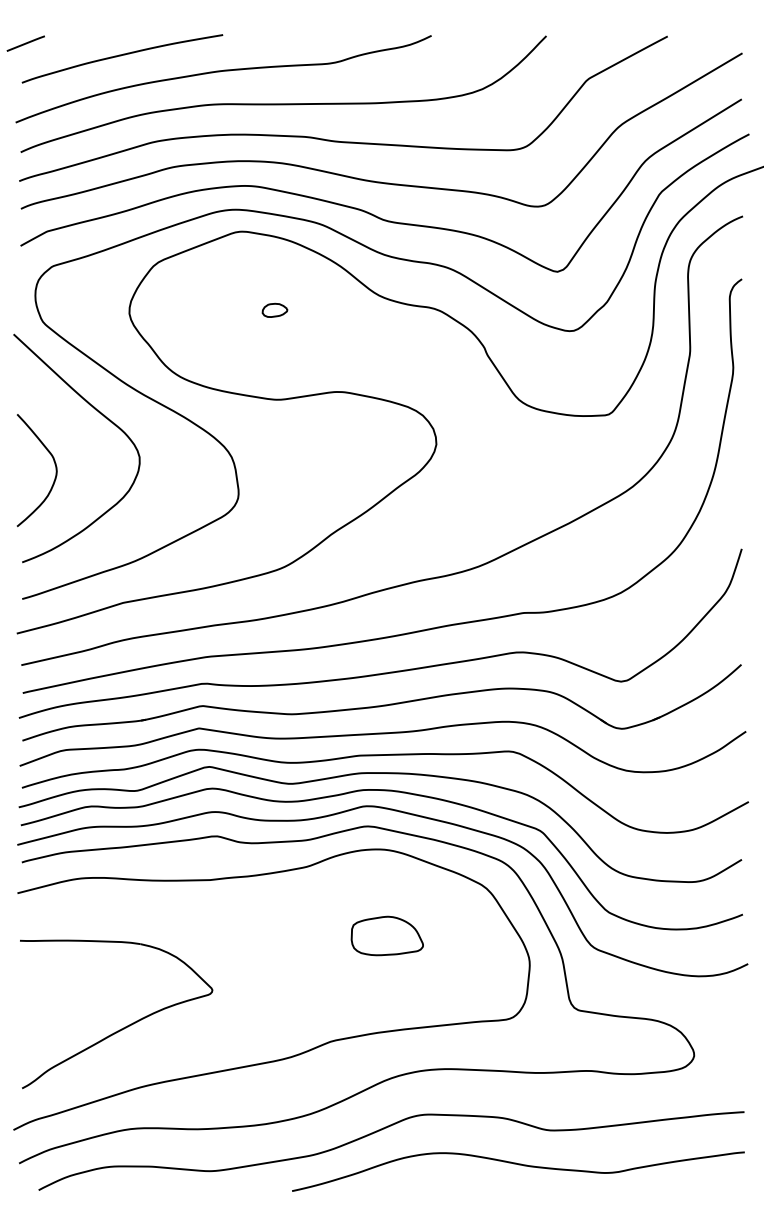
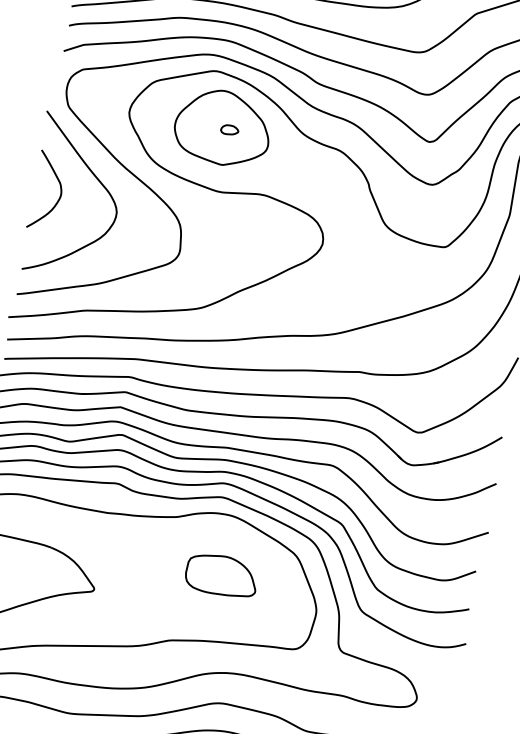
part: (264, 309) -> (222, 128), added
curve: (54, 464) -> (60, 189), moved
part: (387, 935) -> (222, 575), size x1.43

